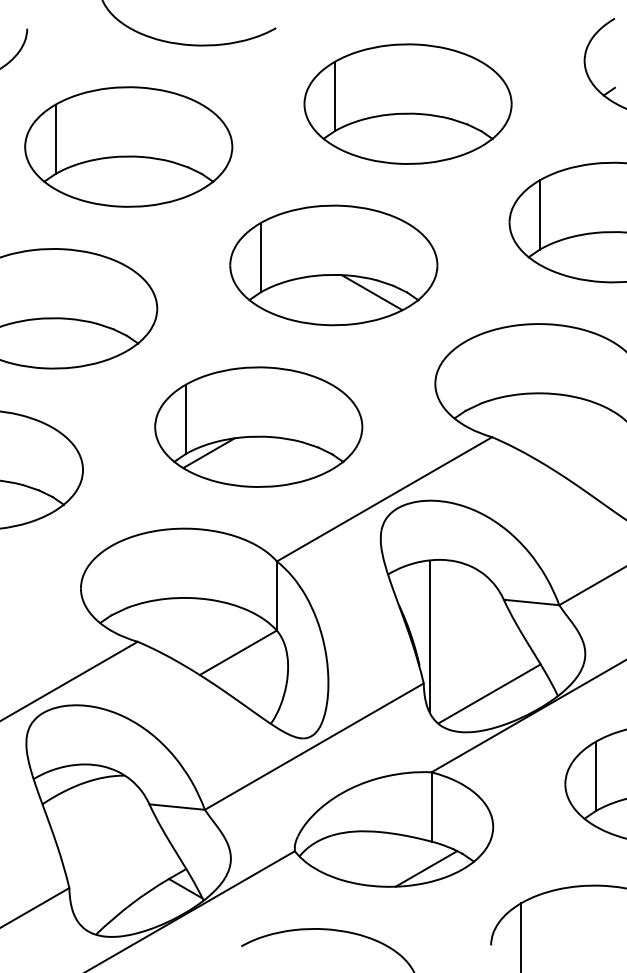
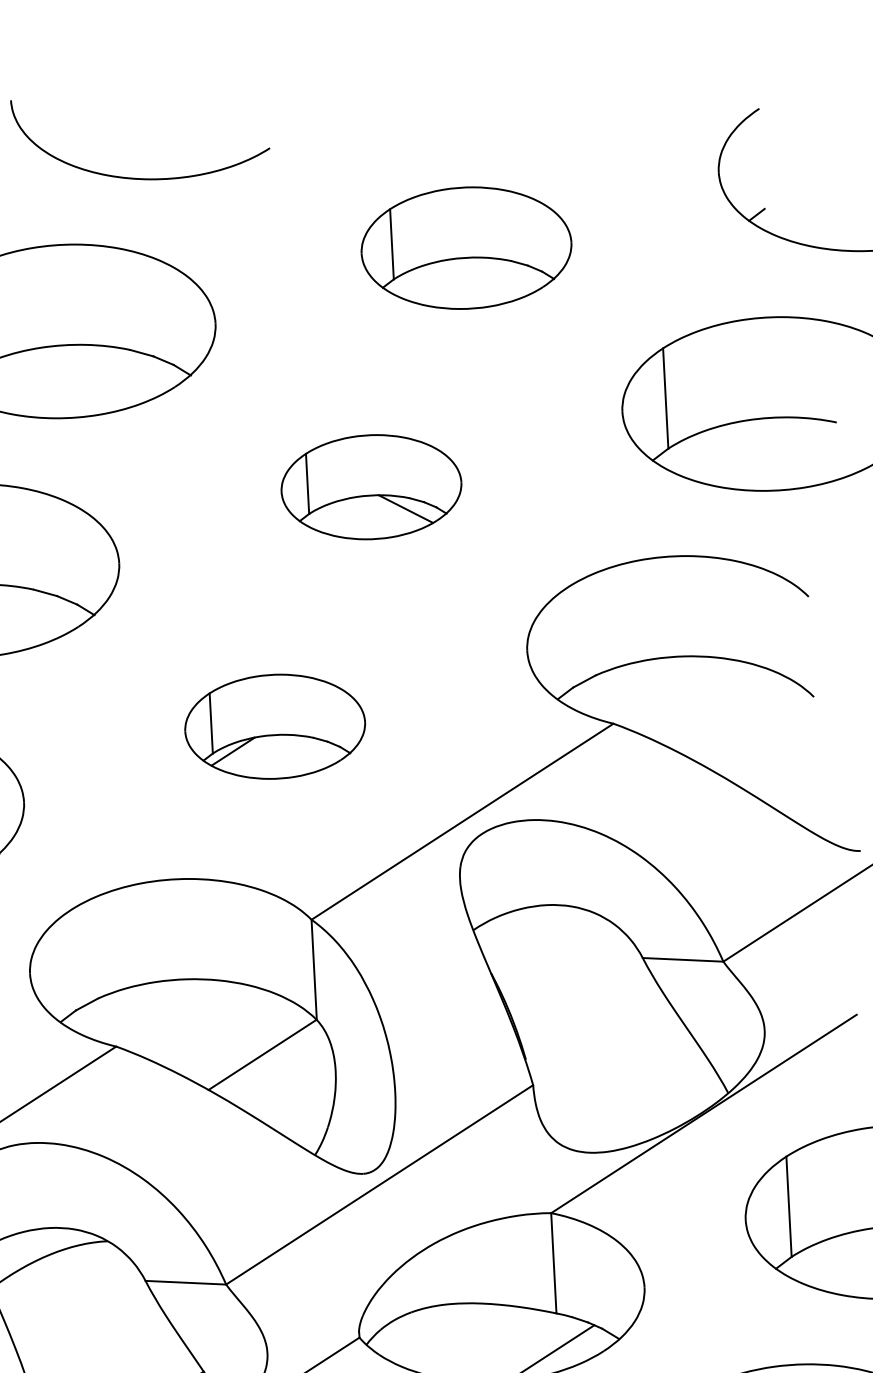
part: (407, 103) -> (465, 247), size x0.7
part: (333, 265) -> (370, 487), size x0.6
part: (258, 426) -> (274, 725), size x0.6
line: (429, 636) -> (537, 1016), removed
line: (489, 693) -> (629, 1094), removed

